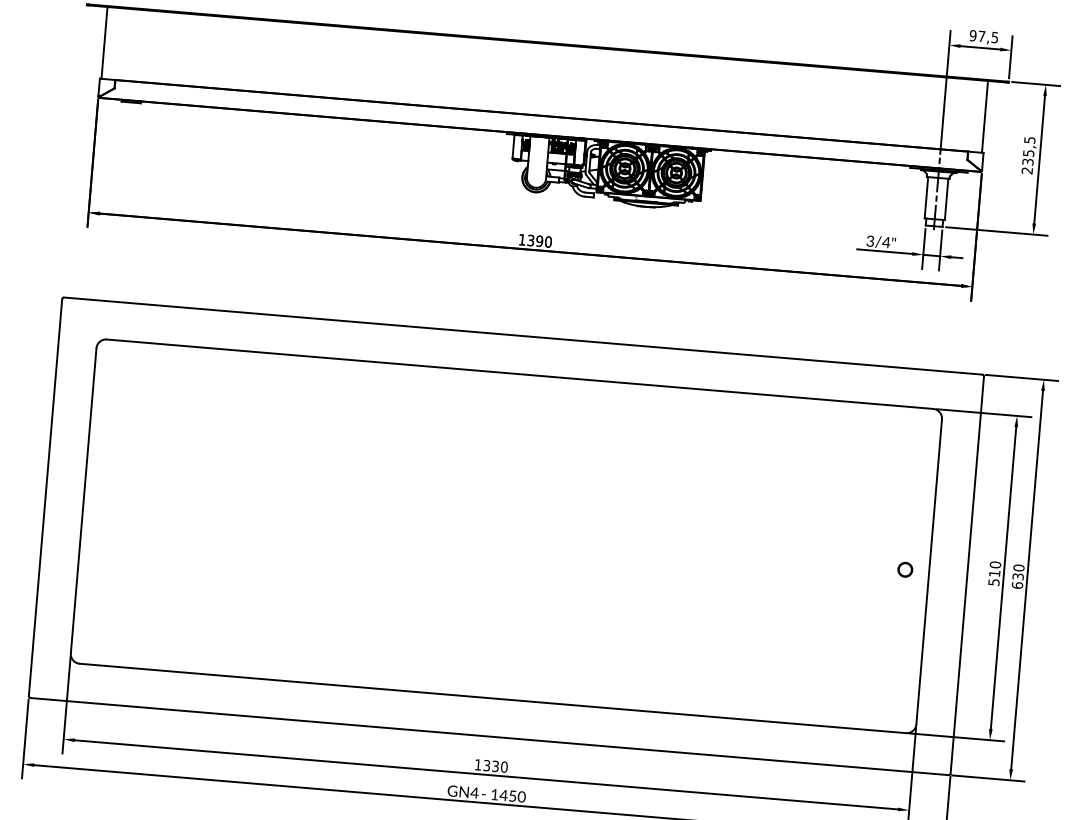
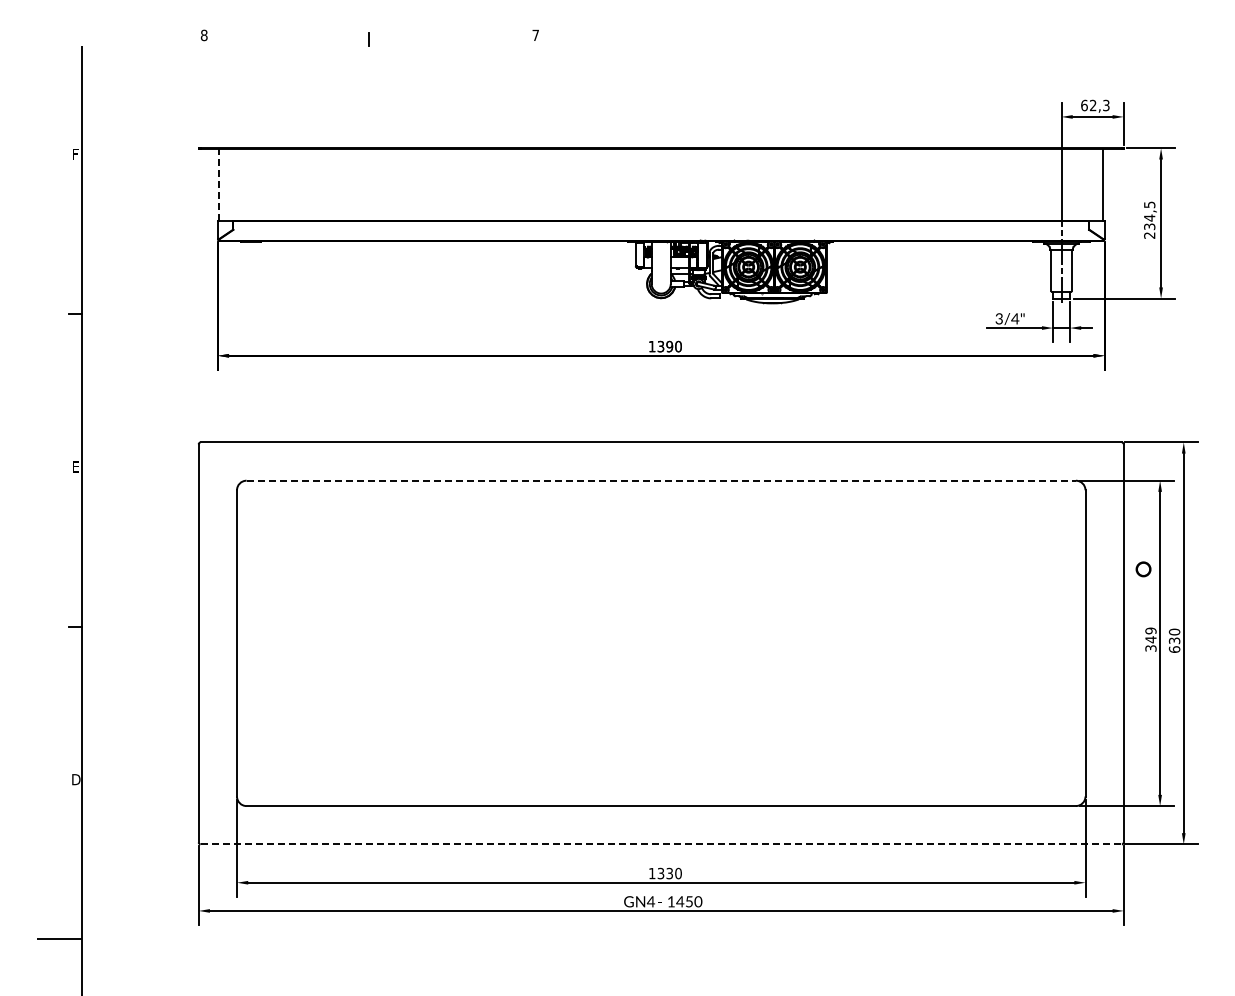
text: (984, 36) -> (1095, 105), 97,5 -> 62,3
line: (104, 42) -> (219, 184), solid -> dashed
text: (1028, 152) -> (1149, 217), 235,5 -> 234,5
line: (520, 374) -> (661, 480), solid -> dashed
circle: (905, 569) -> (1143, 569), moved
text: (994, 573) -> (1150, 639), 510 -> 349
line: (489, 736) -> (661, 844), solid -> dashed

